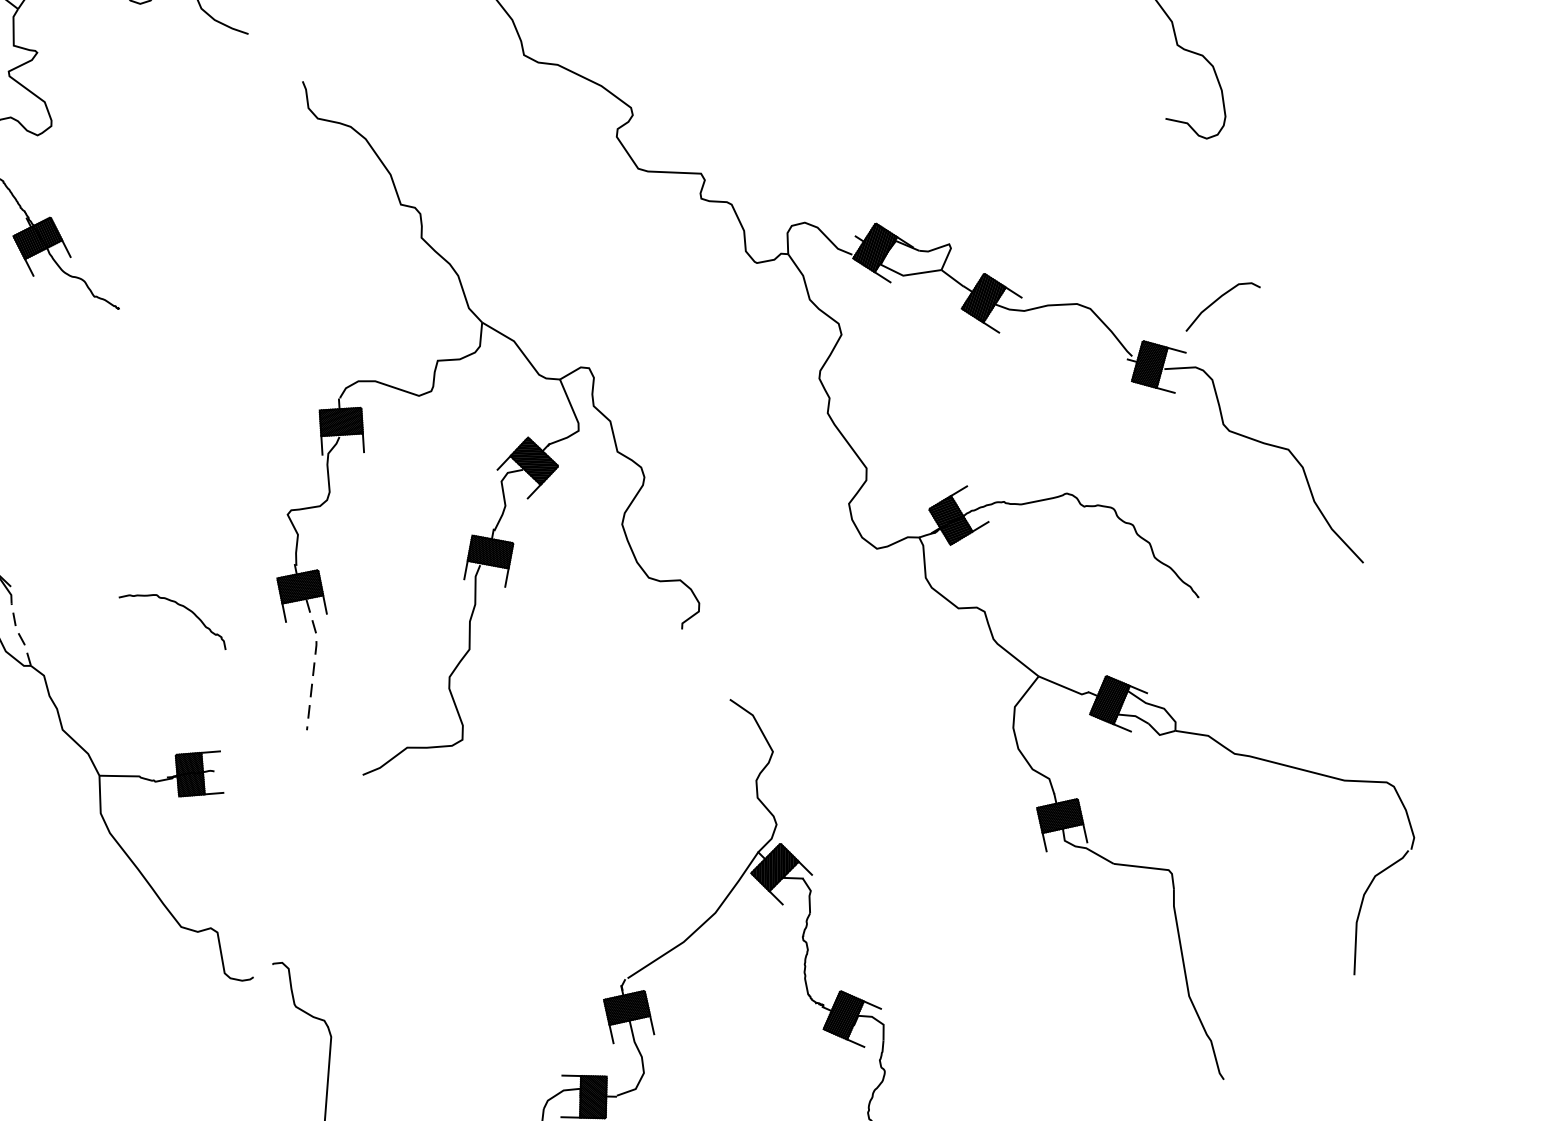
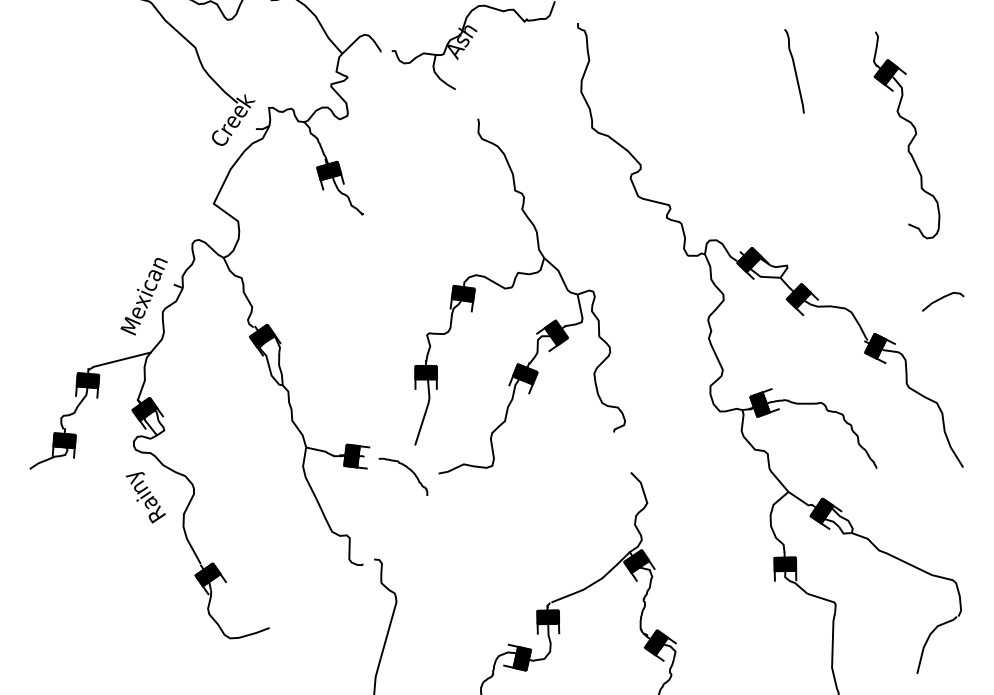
curve: (1218, 301) -> (941, 299), moved
curve: (181, 608) -> (409, 470), moved
line: (20, 634) -> (280, 368), dashed -> solid
line: (313, 661) -> (425, 411), dashed -> solid

